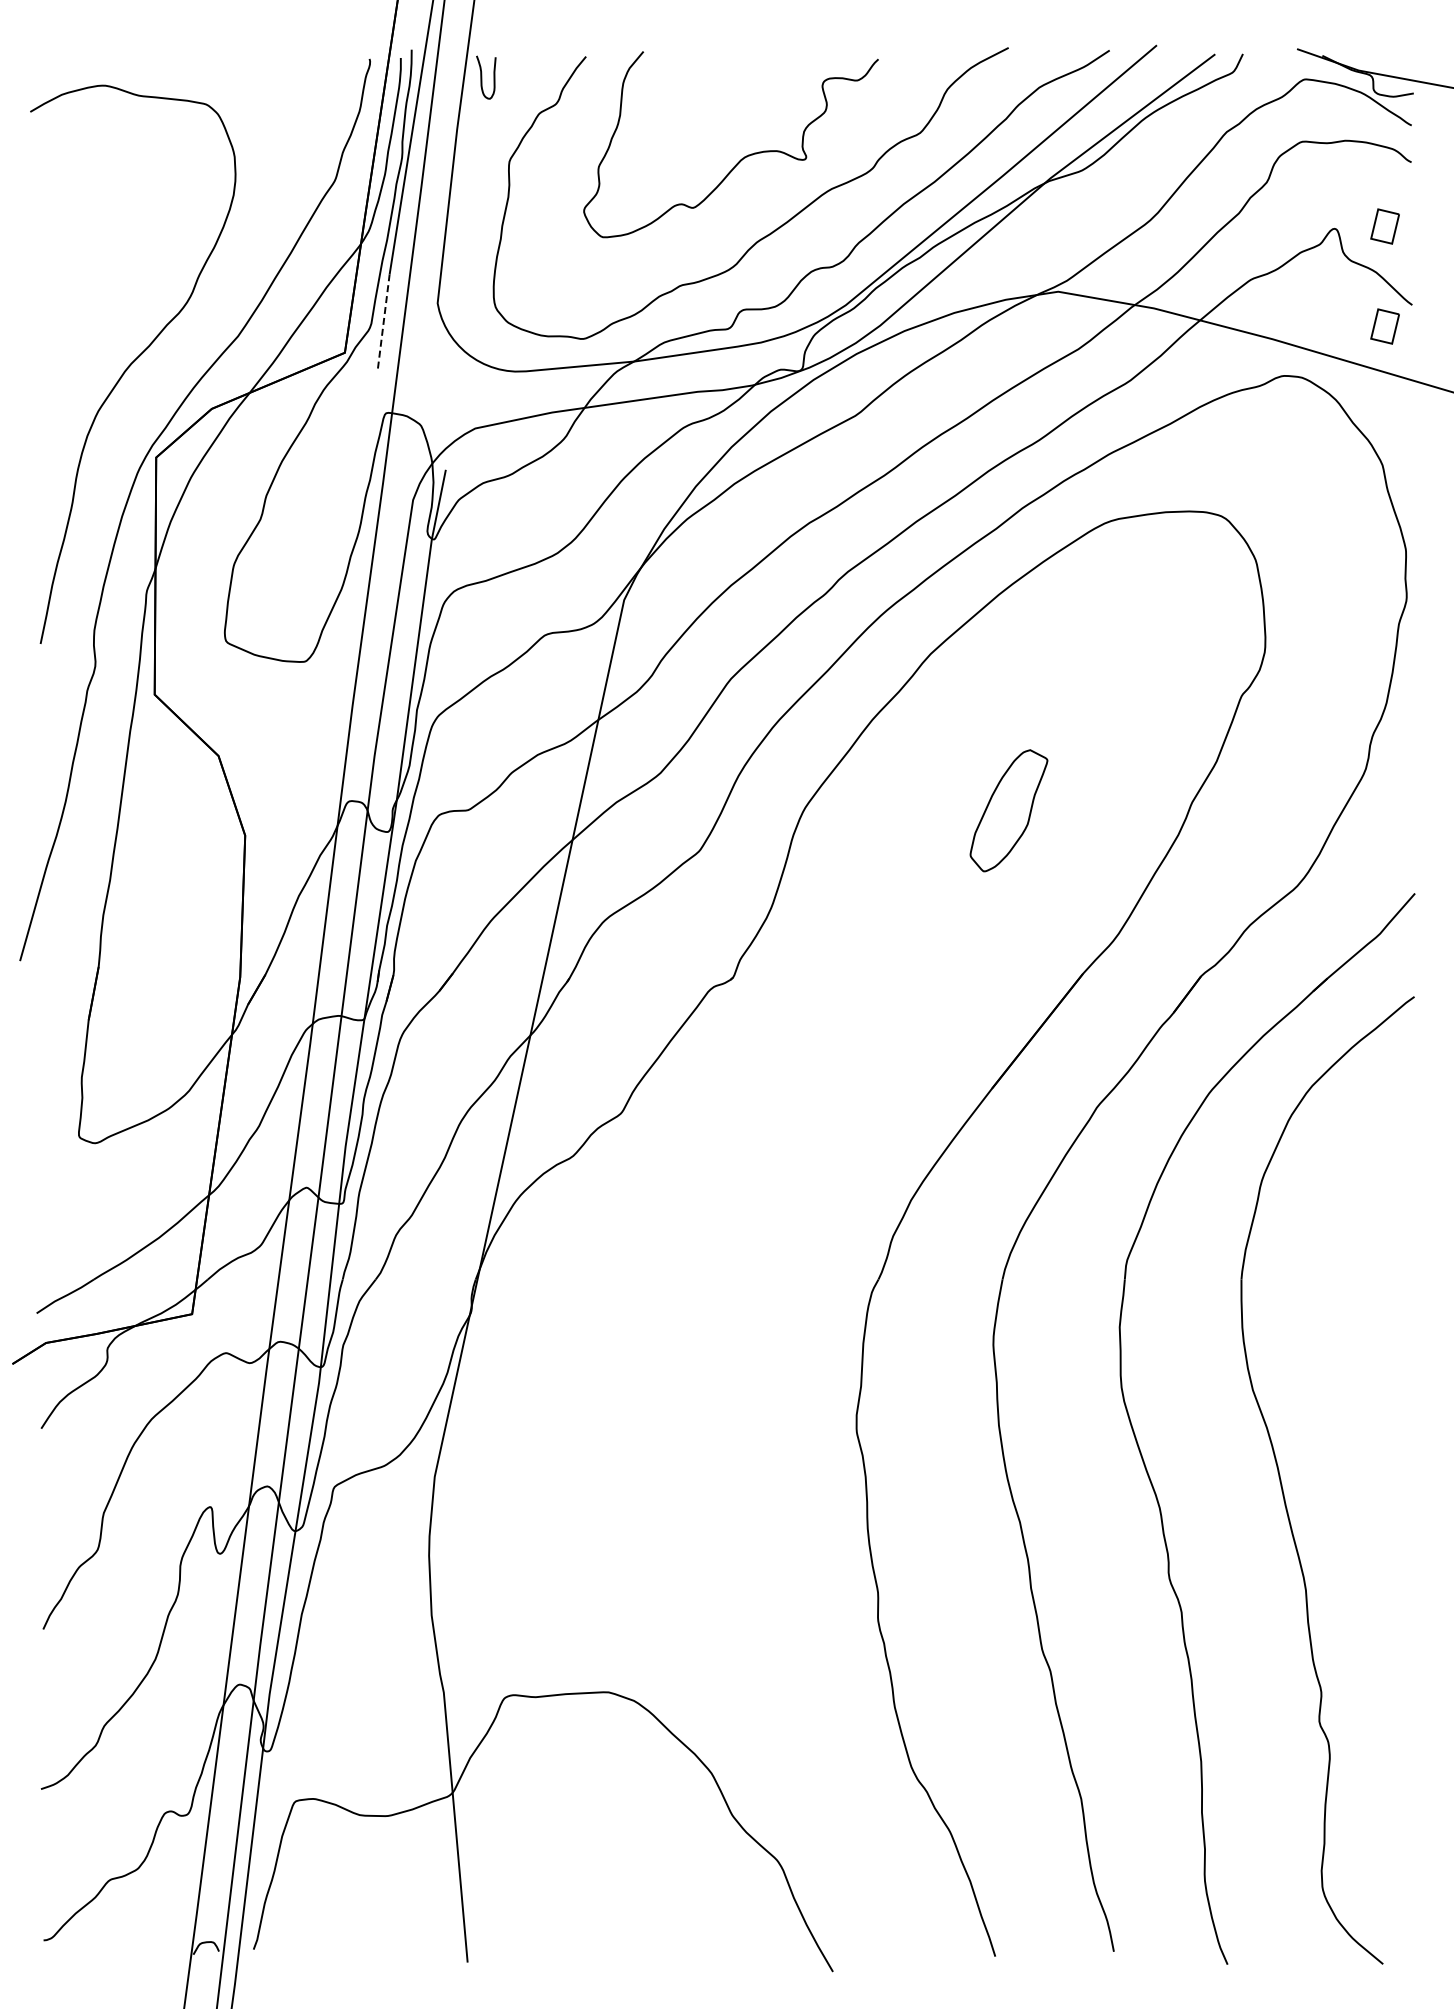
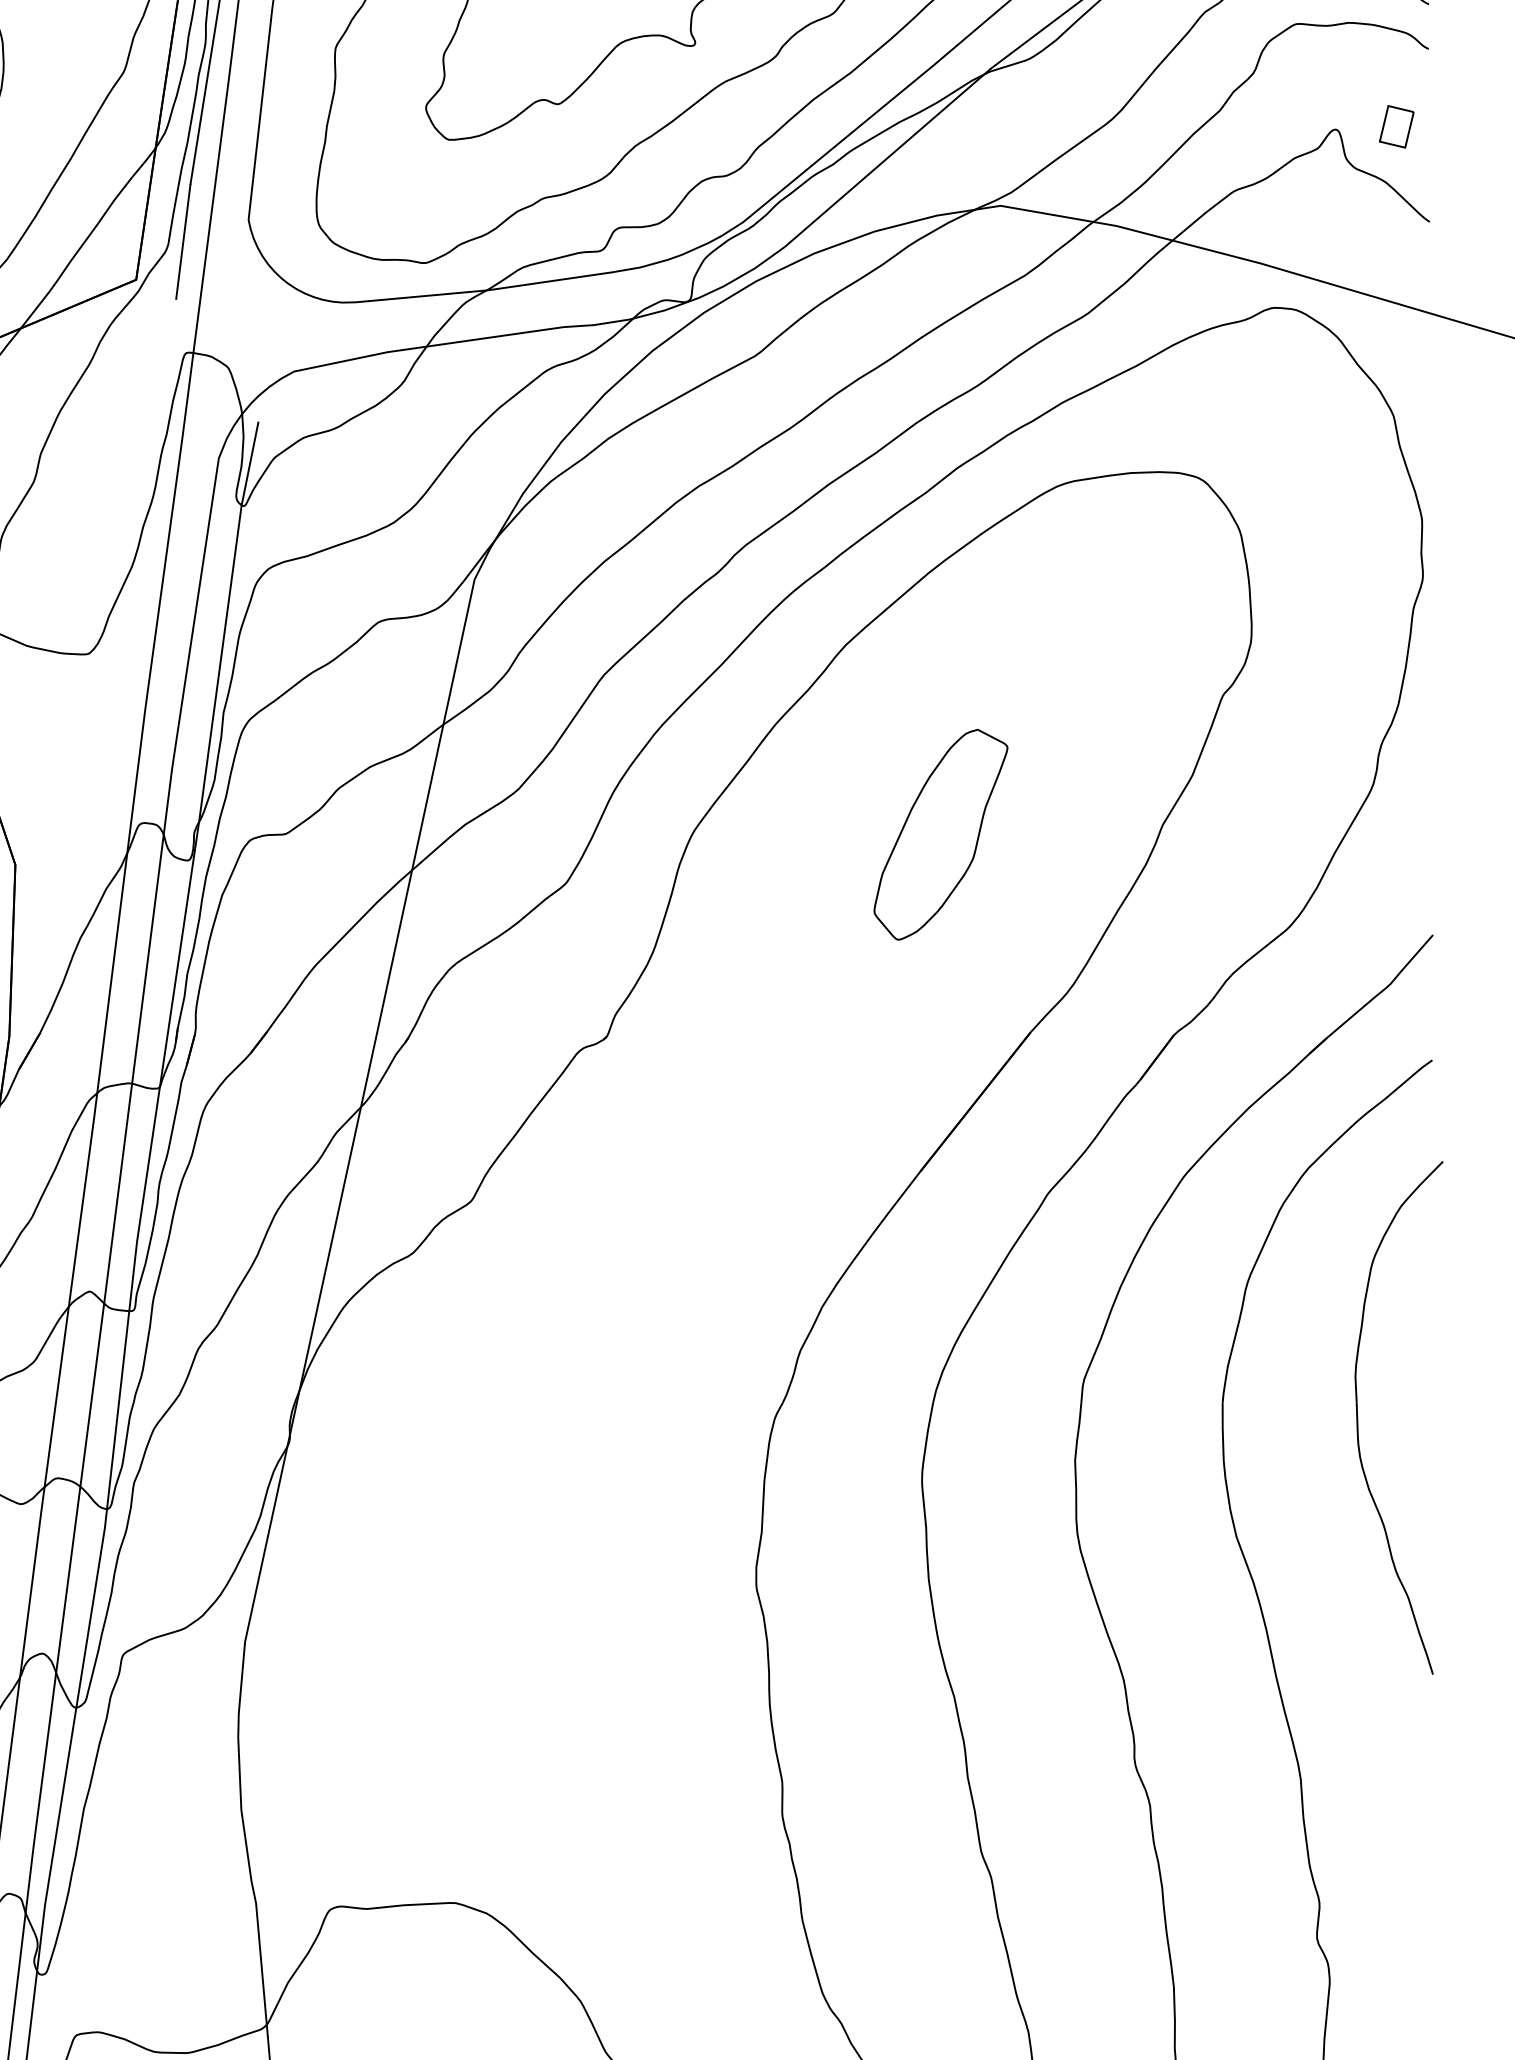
line: (383, 321) -> (182, 241), dashed -> solid
part: (1384, 326) -> (1395, 247), removed
part: (1008, 810) -> (940, 834), size x1.43
part: (1353, 1291) -> (1358, 1417), added

